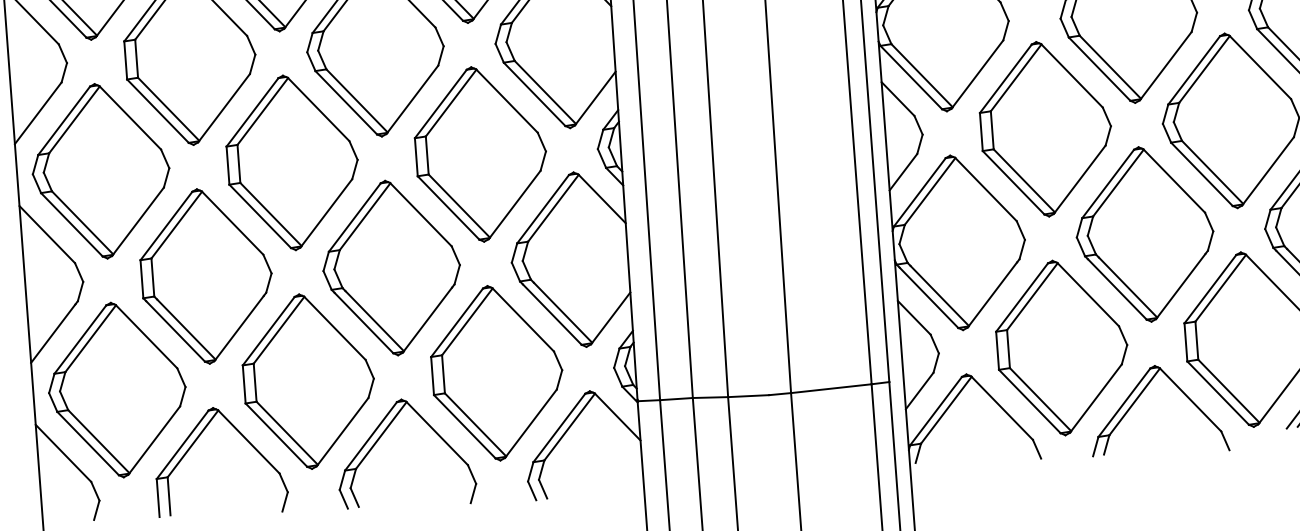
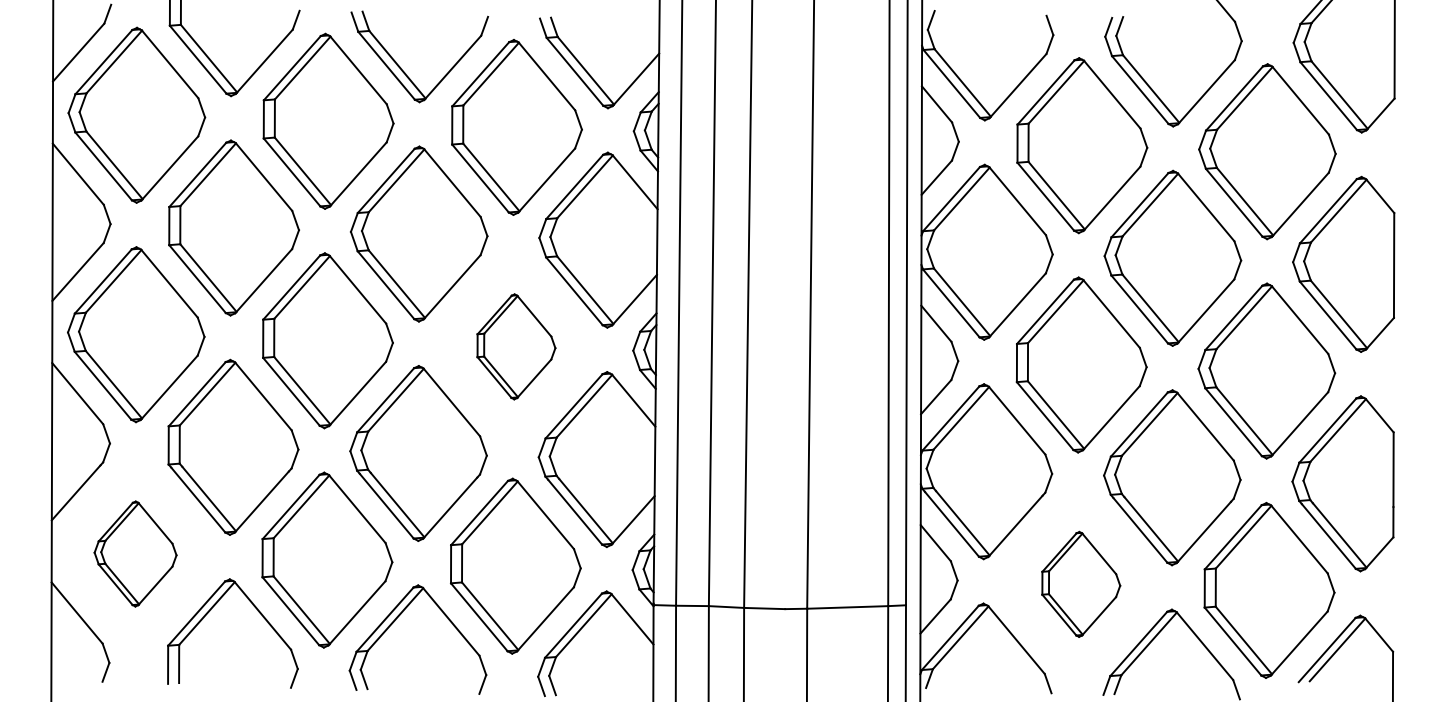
part: (481, 153) -> (516, 346), size x0.6
part: (1062, 347) -> (1081, 584), size x0.6
part: (117, 389) -> (135, 553), size x0.6

